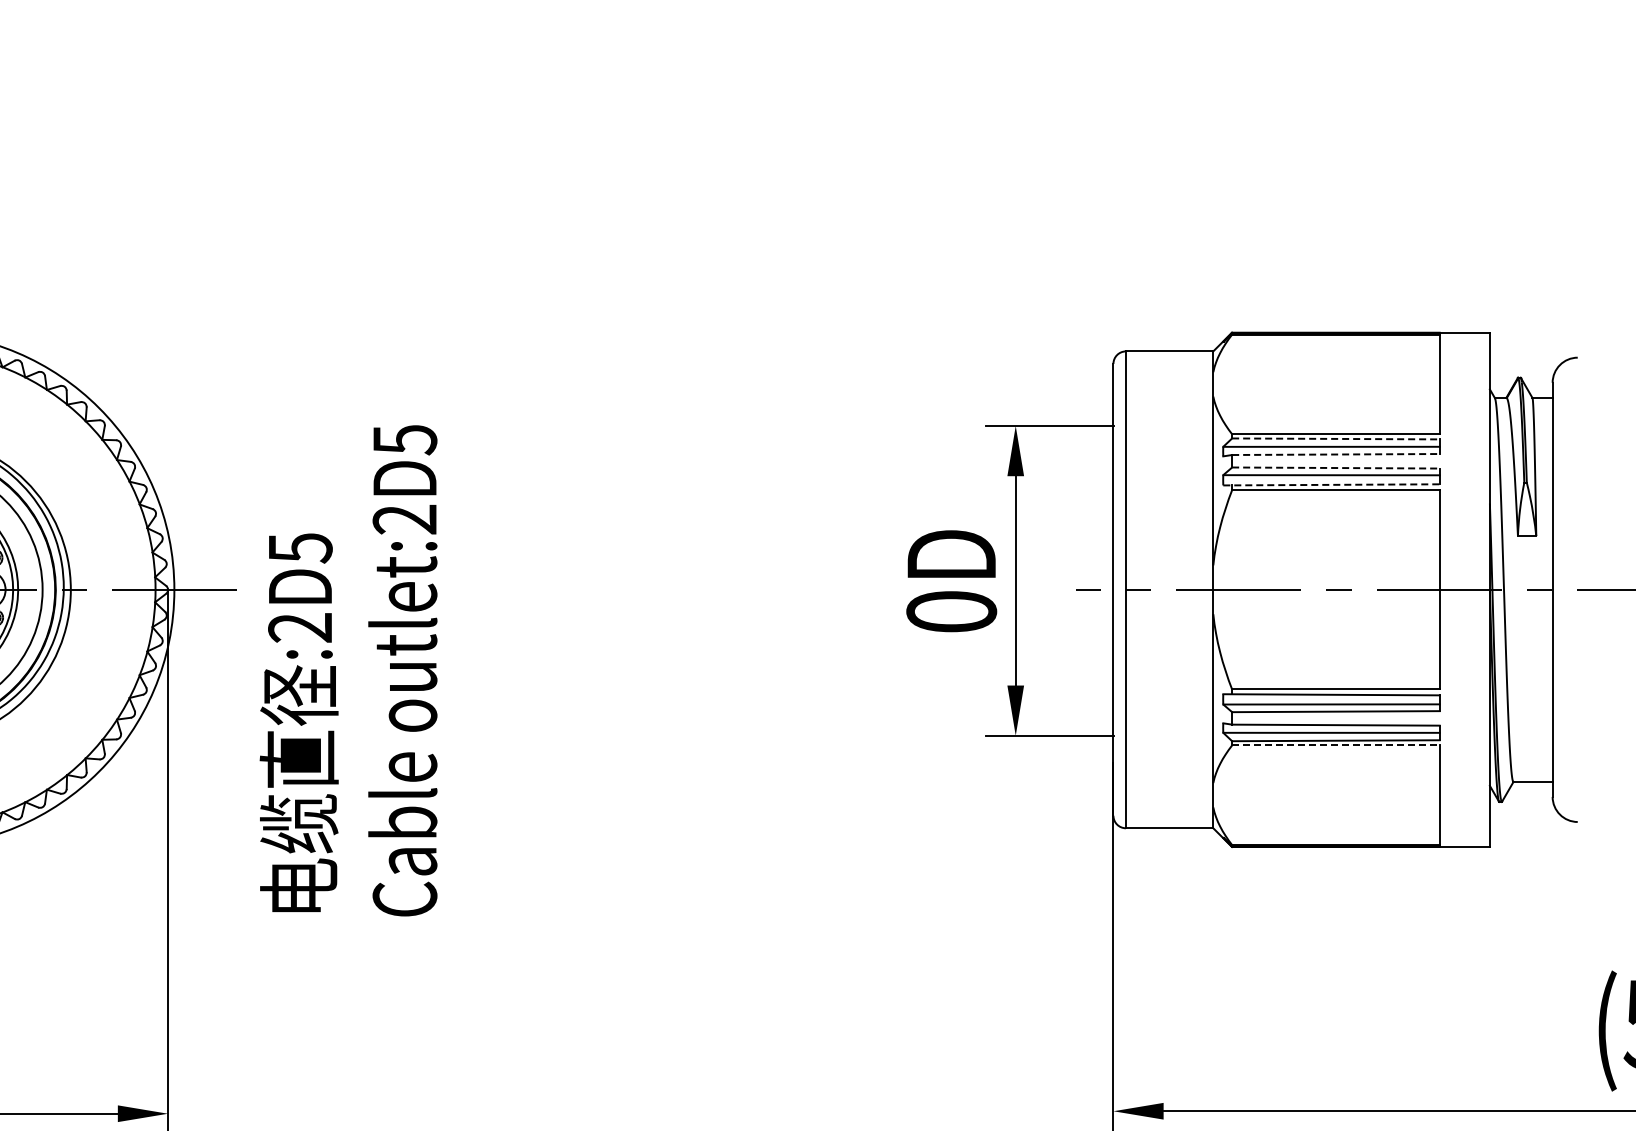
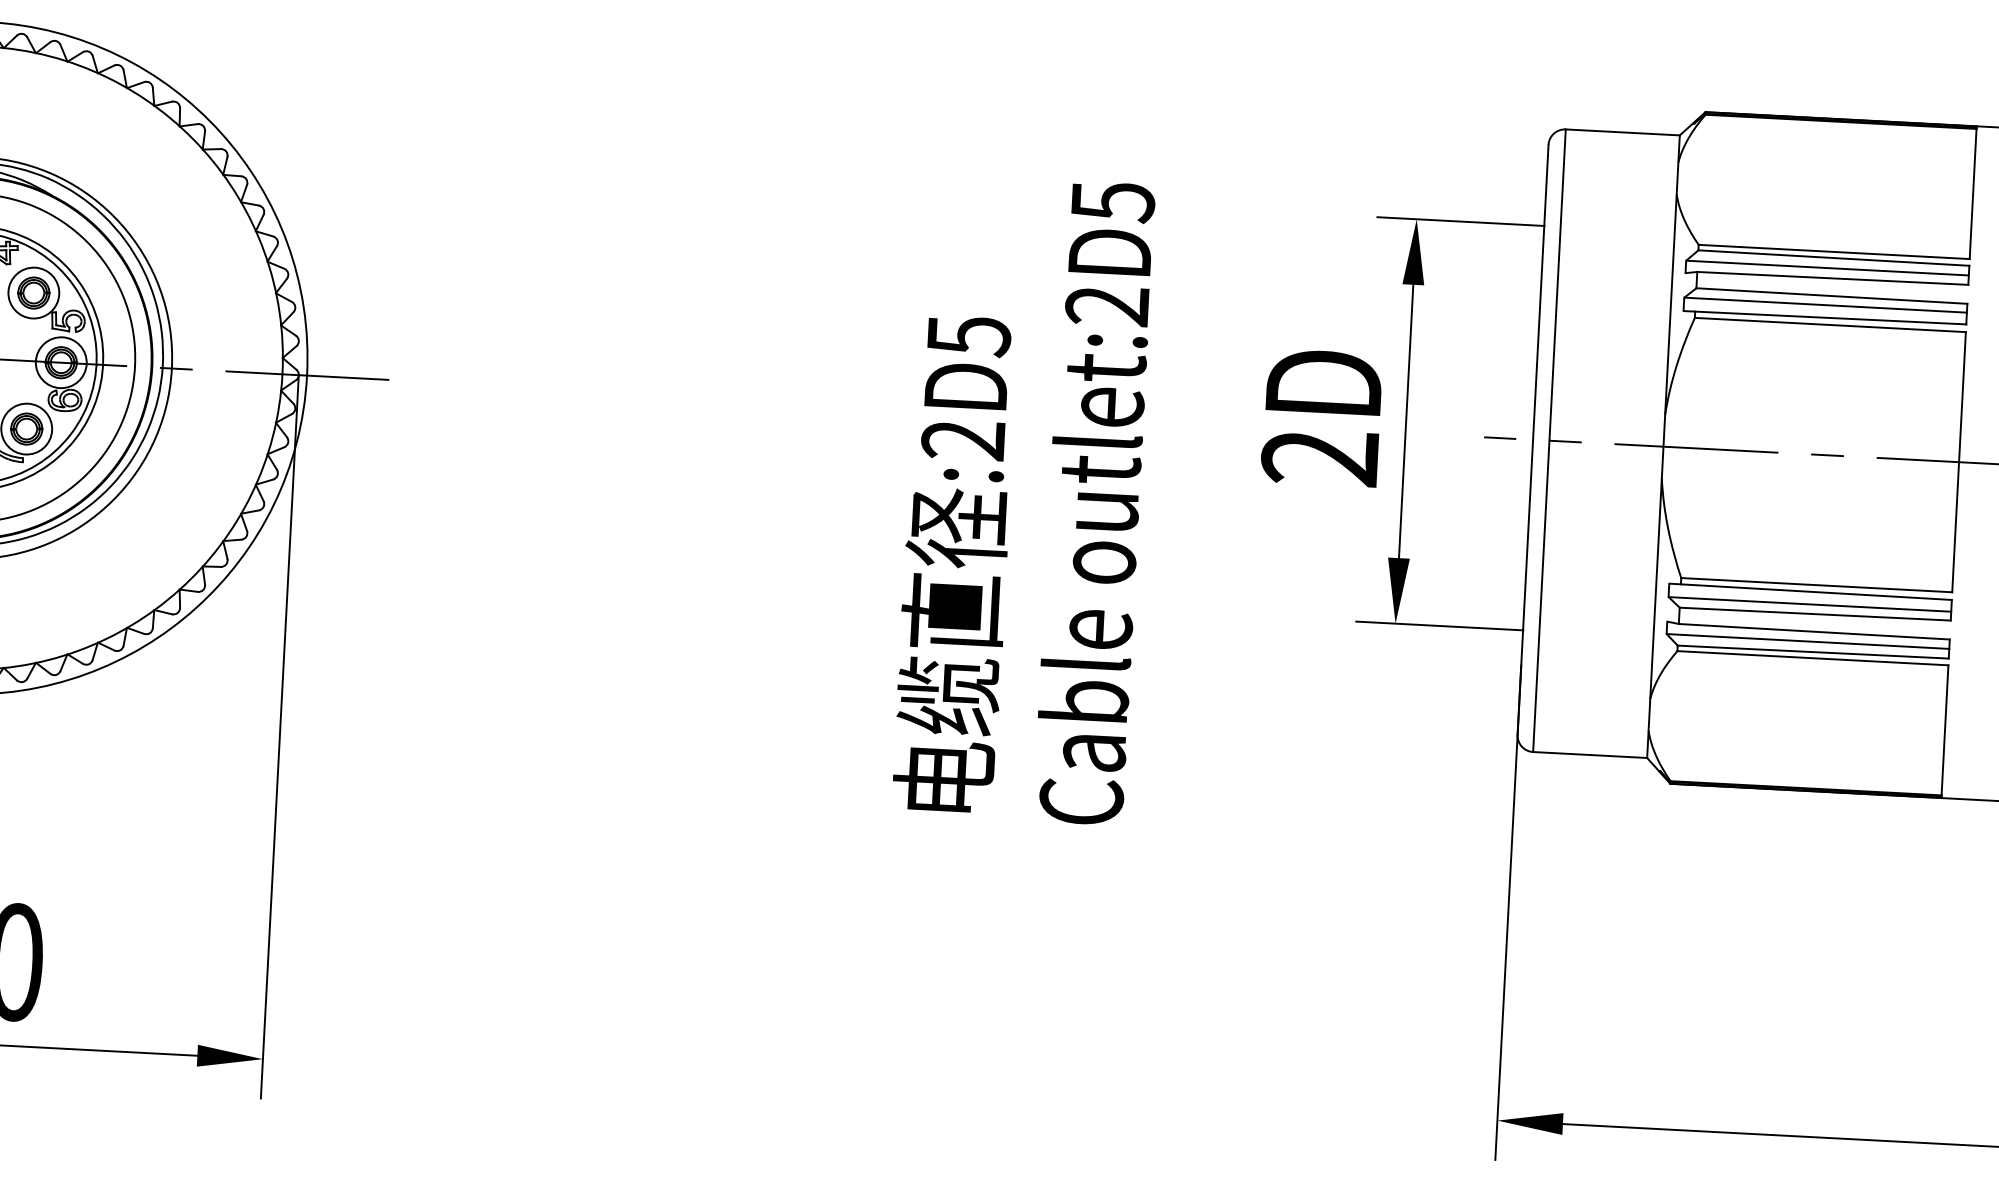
line: (1335, 438) -> (1833, 257), dashed -> solid
line: (1335, 454) -> (1832, 278), dashed -> solid
line: (1335, 468) -> (1831, 296), dashed -> solid
line: (1331, 484) -> (1824, 317), dashed -> solid
text: (951, 611) -> (1320, 457), 0D -> 2D
text: (348, 670) -> (1023, 499), moved
line: (1335, 745) -> (1812, 658), dashed -> solid

